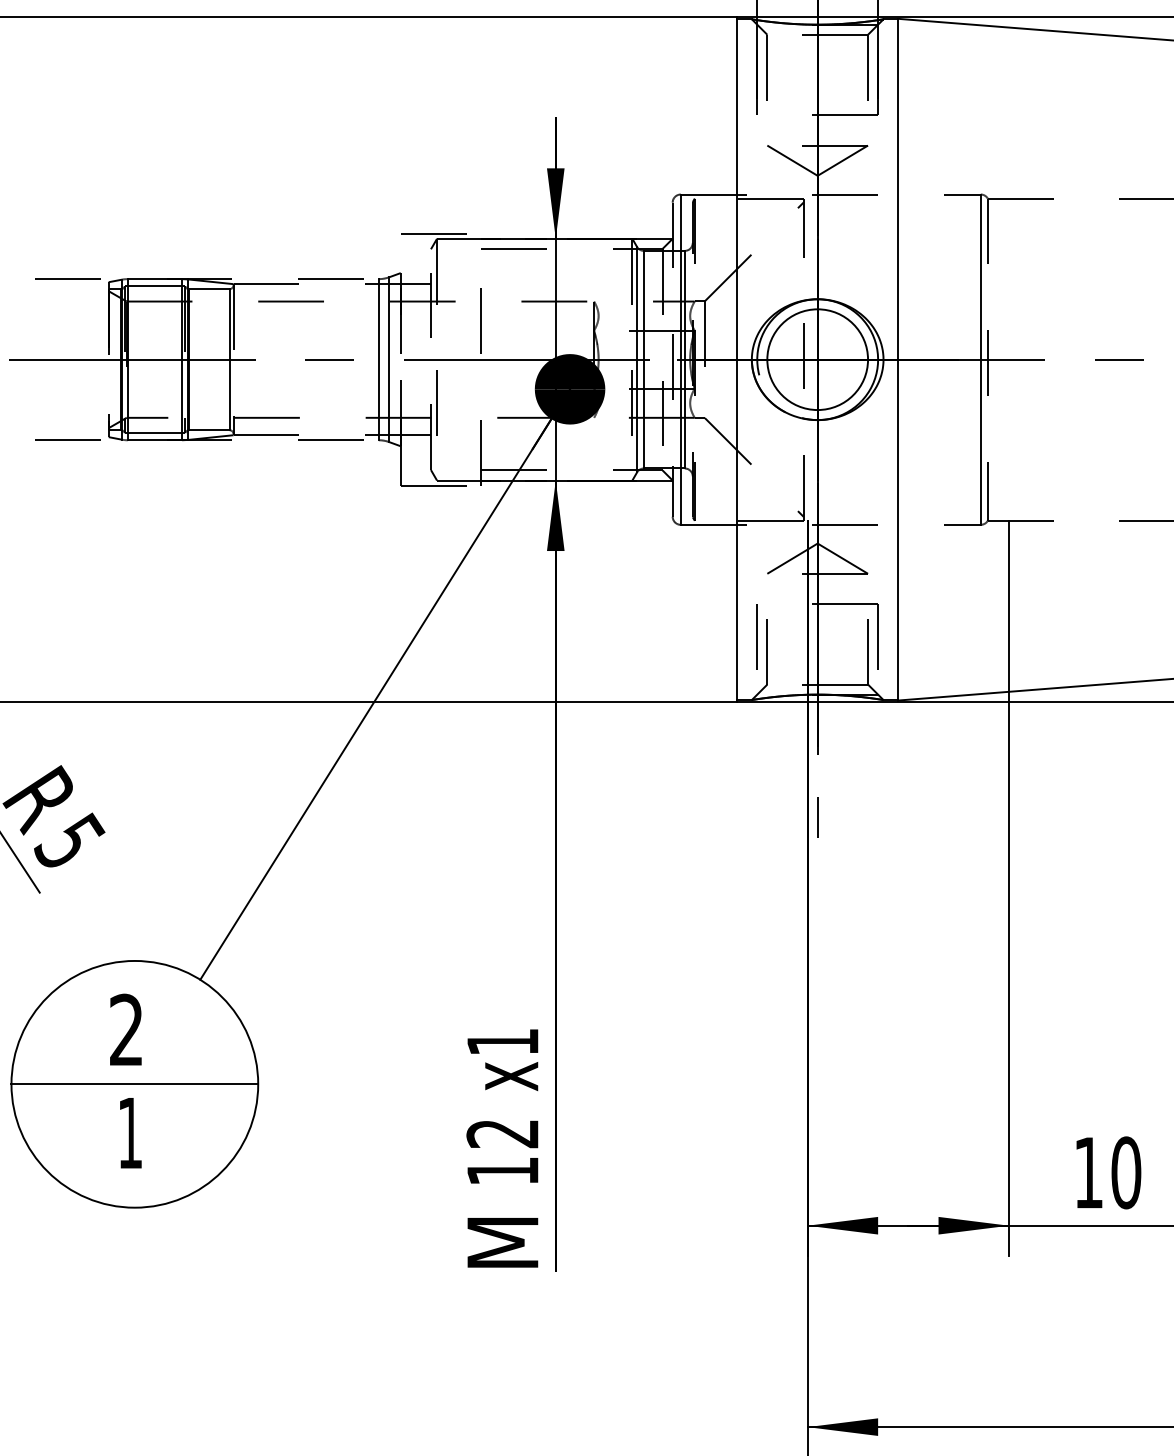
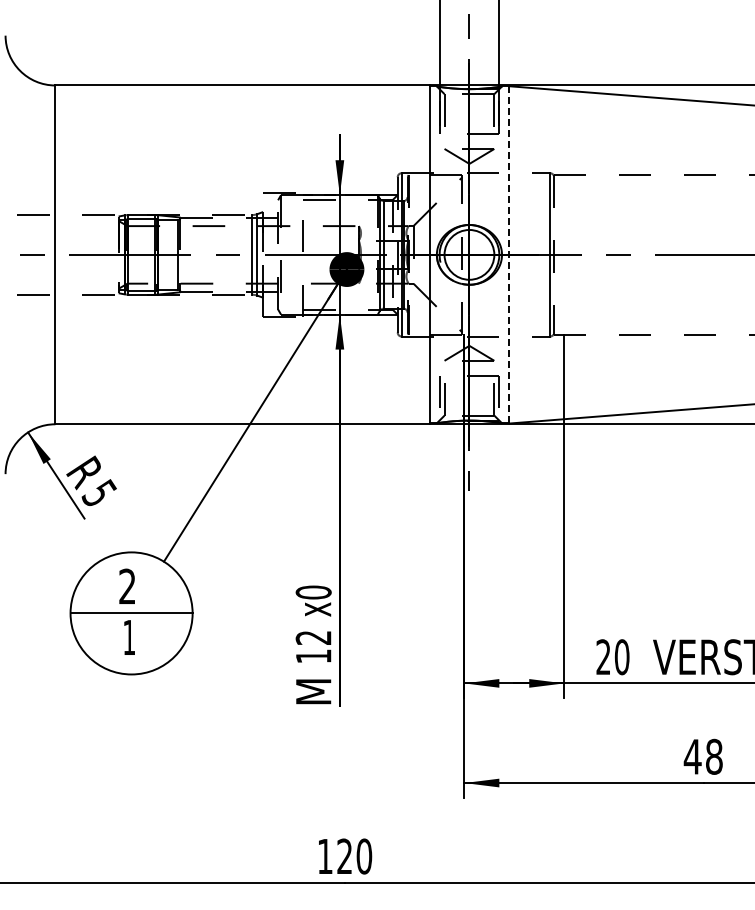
line: (898, 358) -> (509, 254), solid -> dashed
text: (502, 1042) -> (313, 592), x1 -> x0
text: (1088, 1171) -> (603, 656), 10 -> 20

